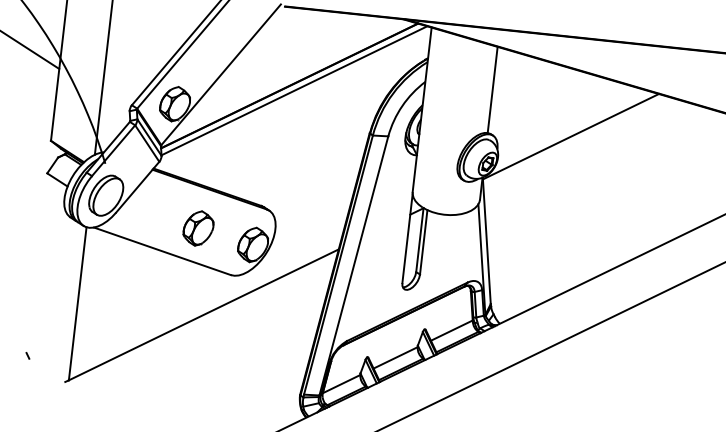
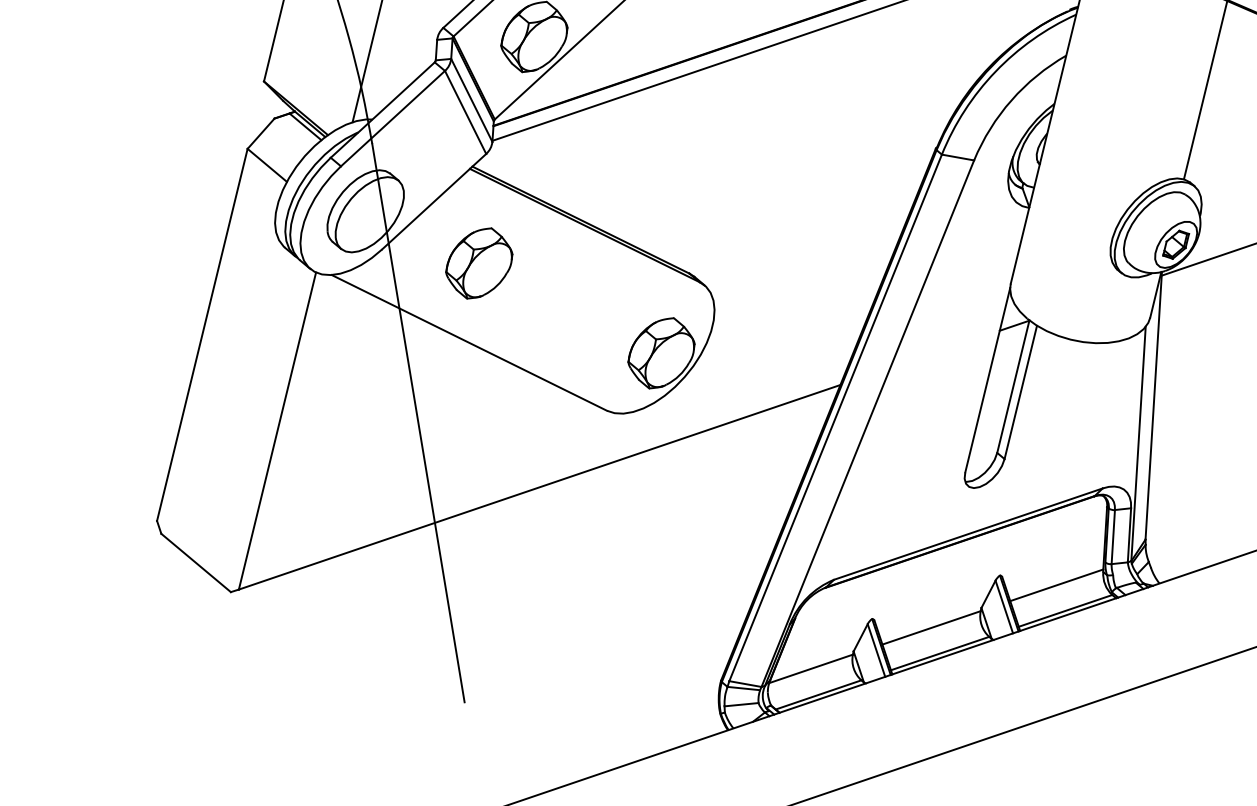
part: (198, 228) -> (479, 263), moved
line: (36, 262) -> (201, 333), added
line: (143, 291) -> (418, 422), added
line: (47, 370) -> (196, 563), added

